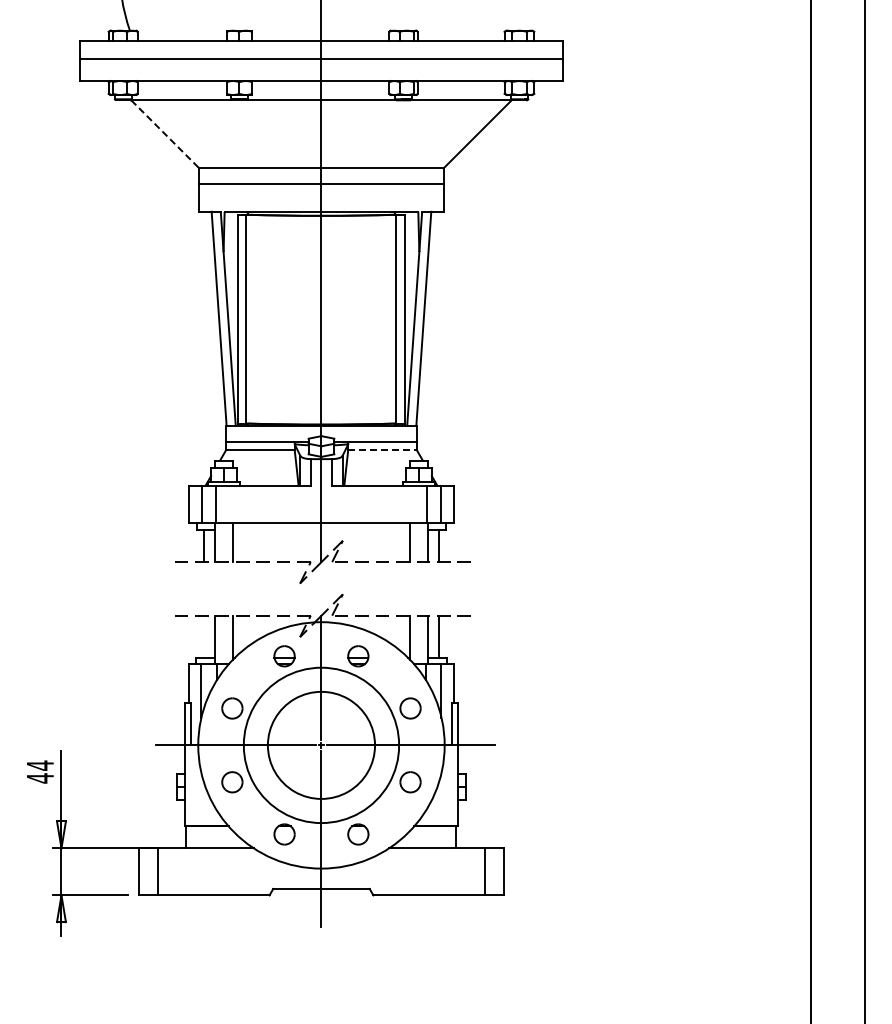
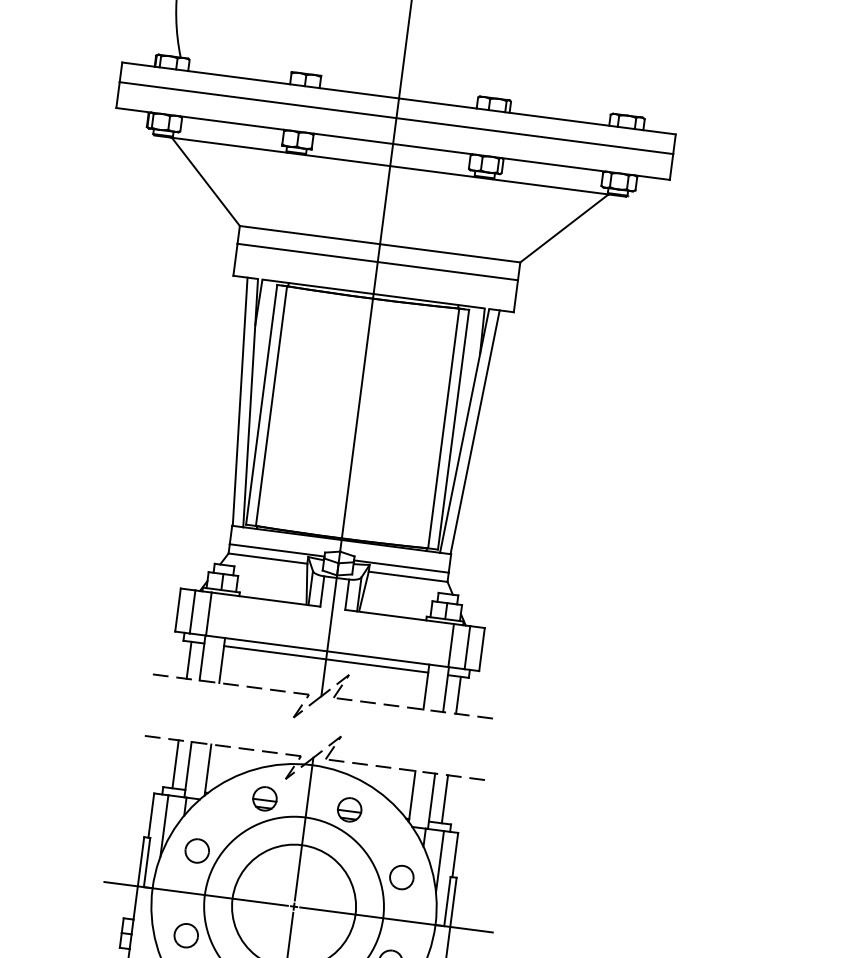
line: (165, 134) -> (206, 182), dashed -> solid
line: (383, 450) -> (409, 577), dashed -> solid
line: (321, 529) -> (326, 658), added
line: (204, 636) -> (175, 764), added

